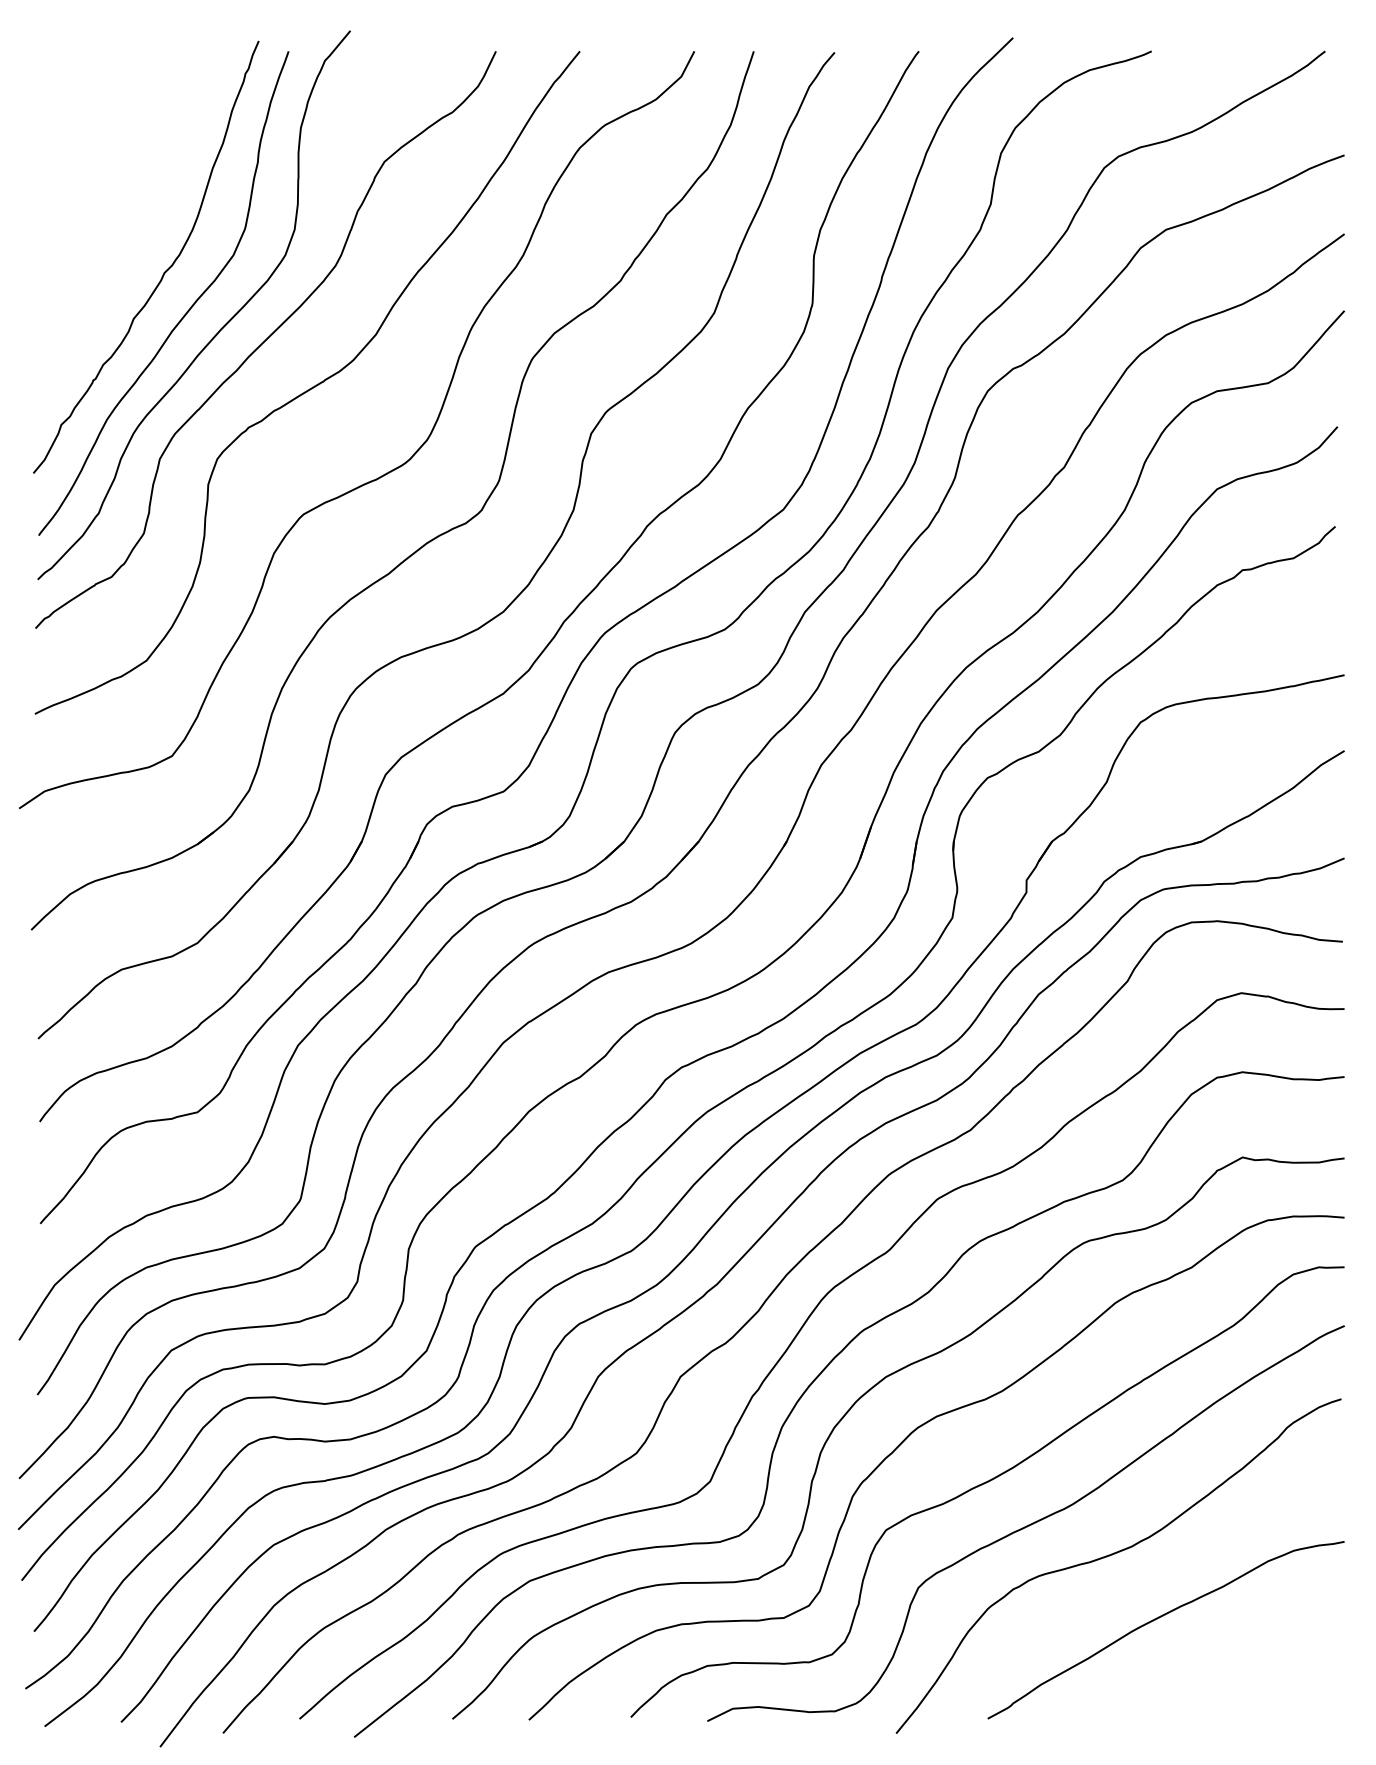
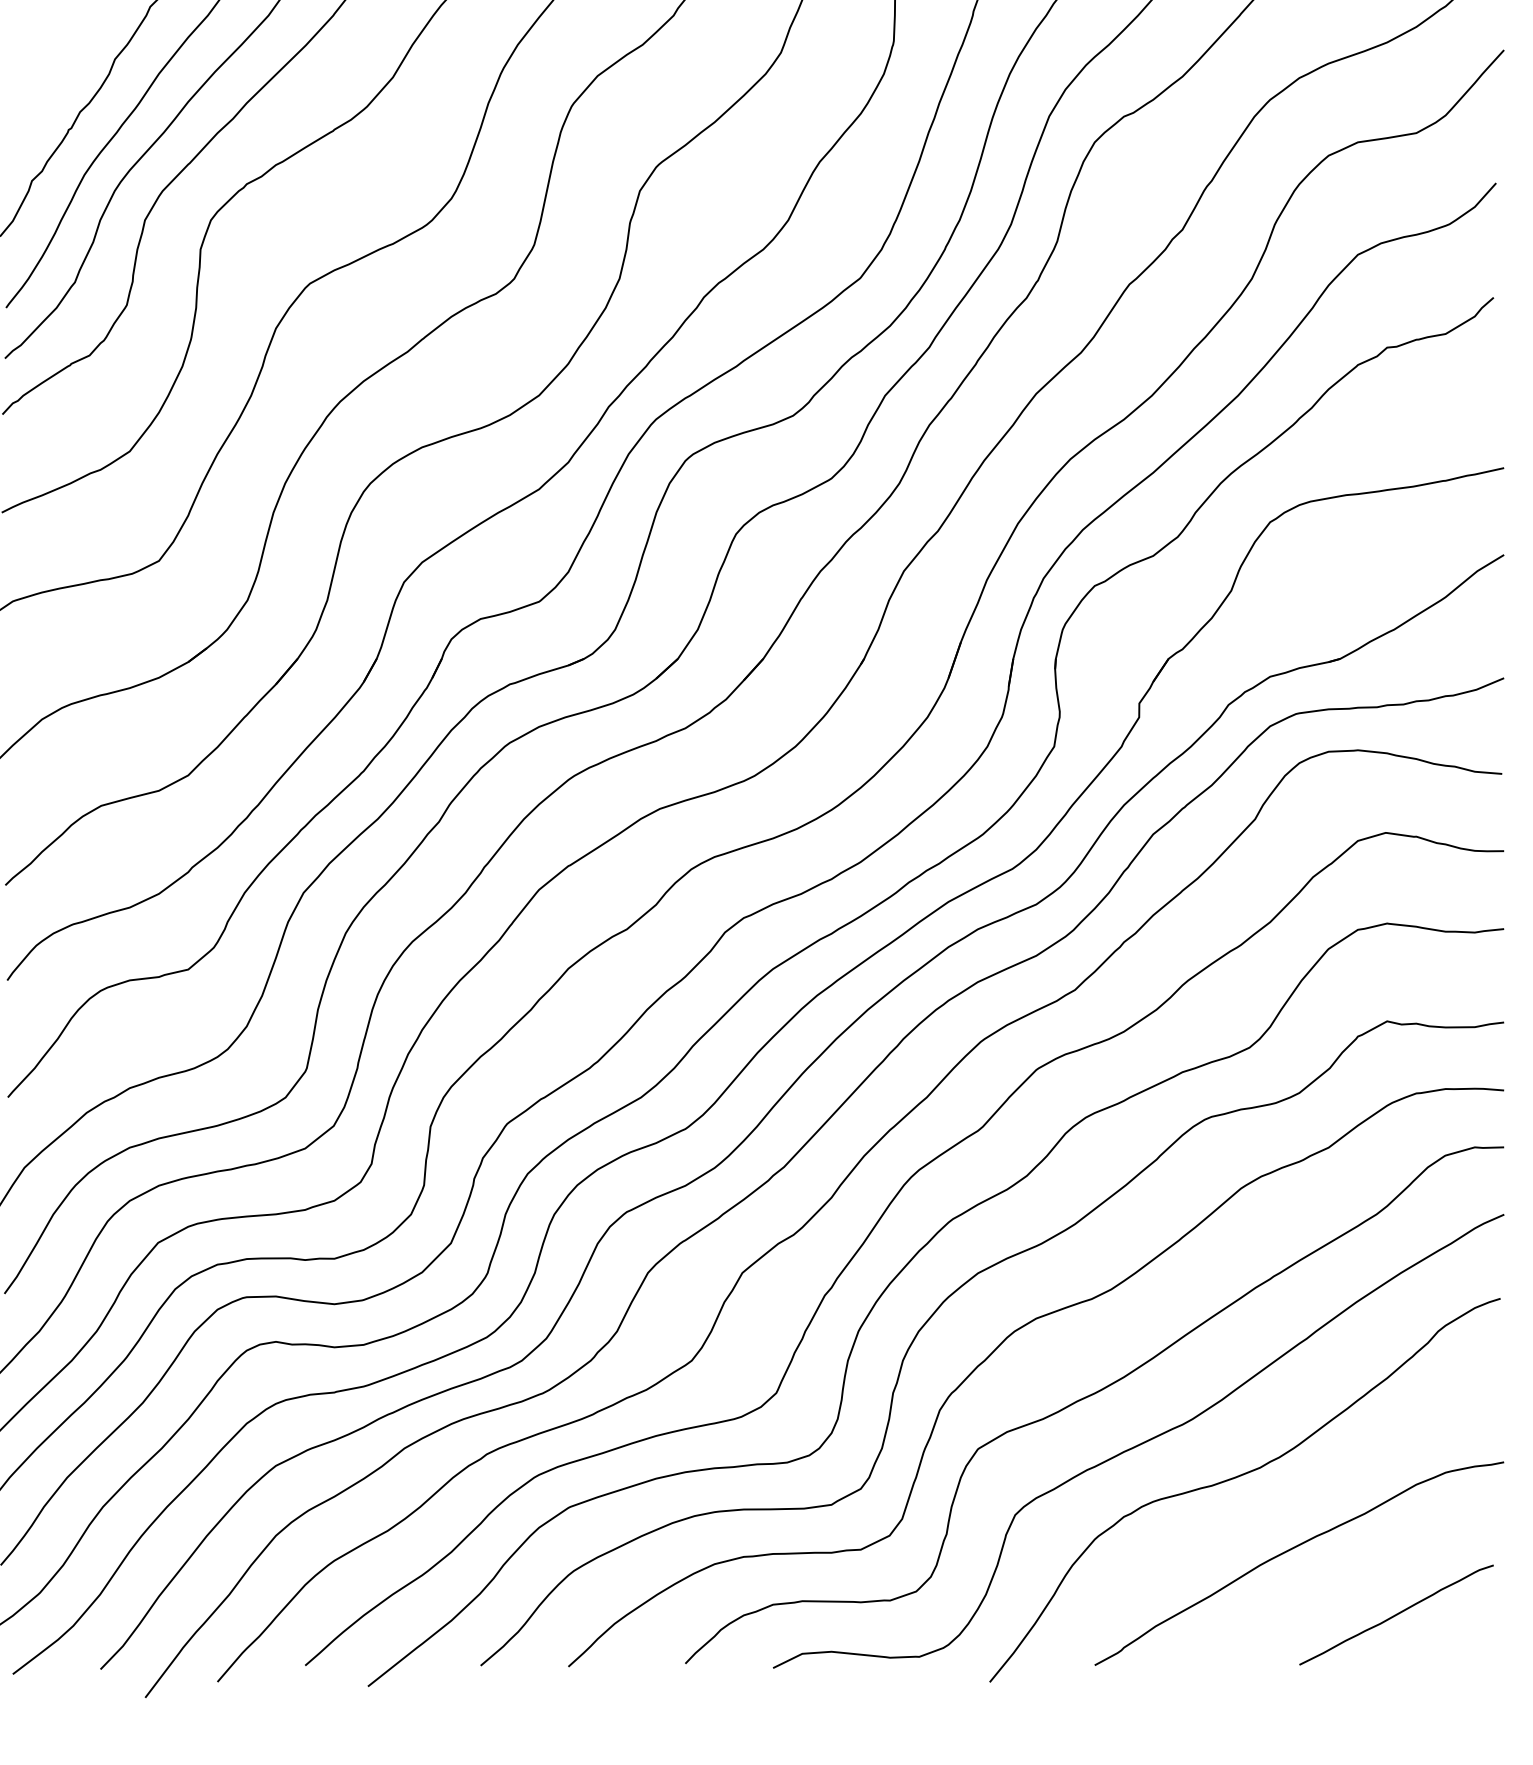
curve: (1250, 1674) -> (1396, 1614), added

